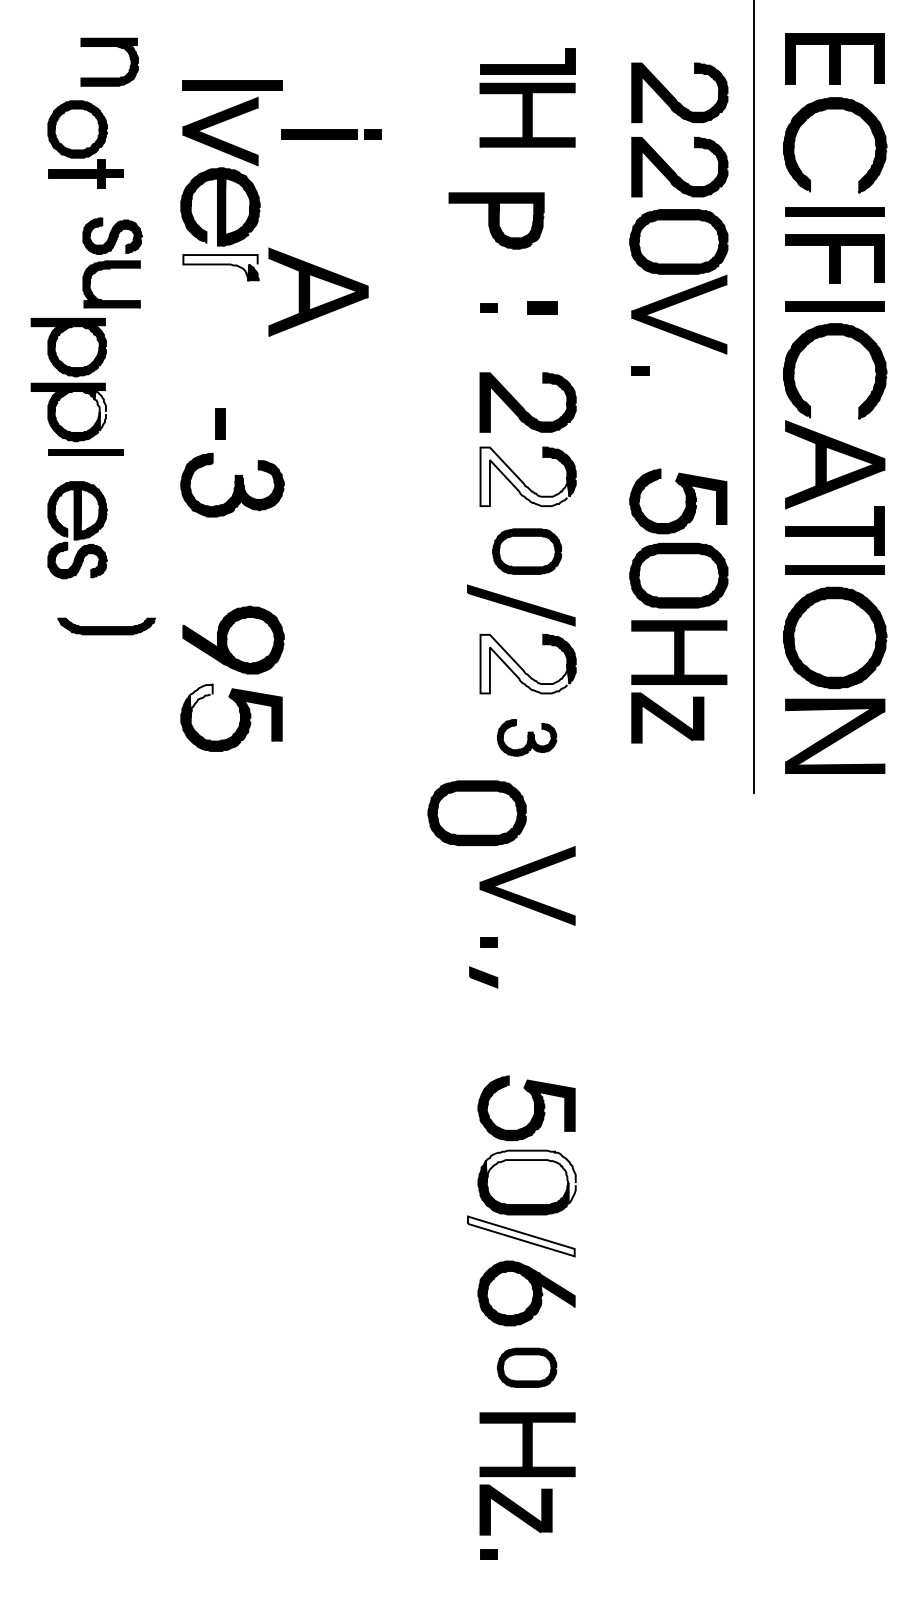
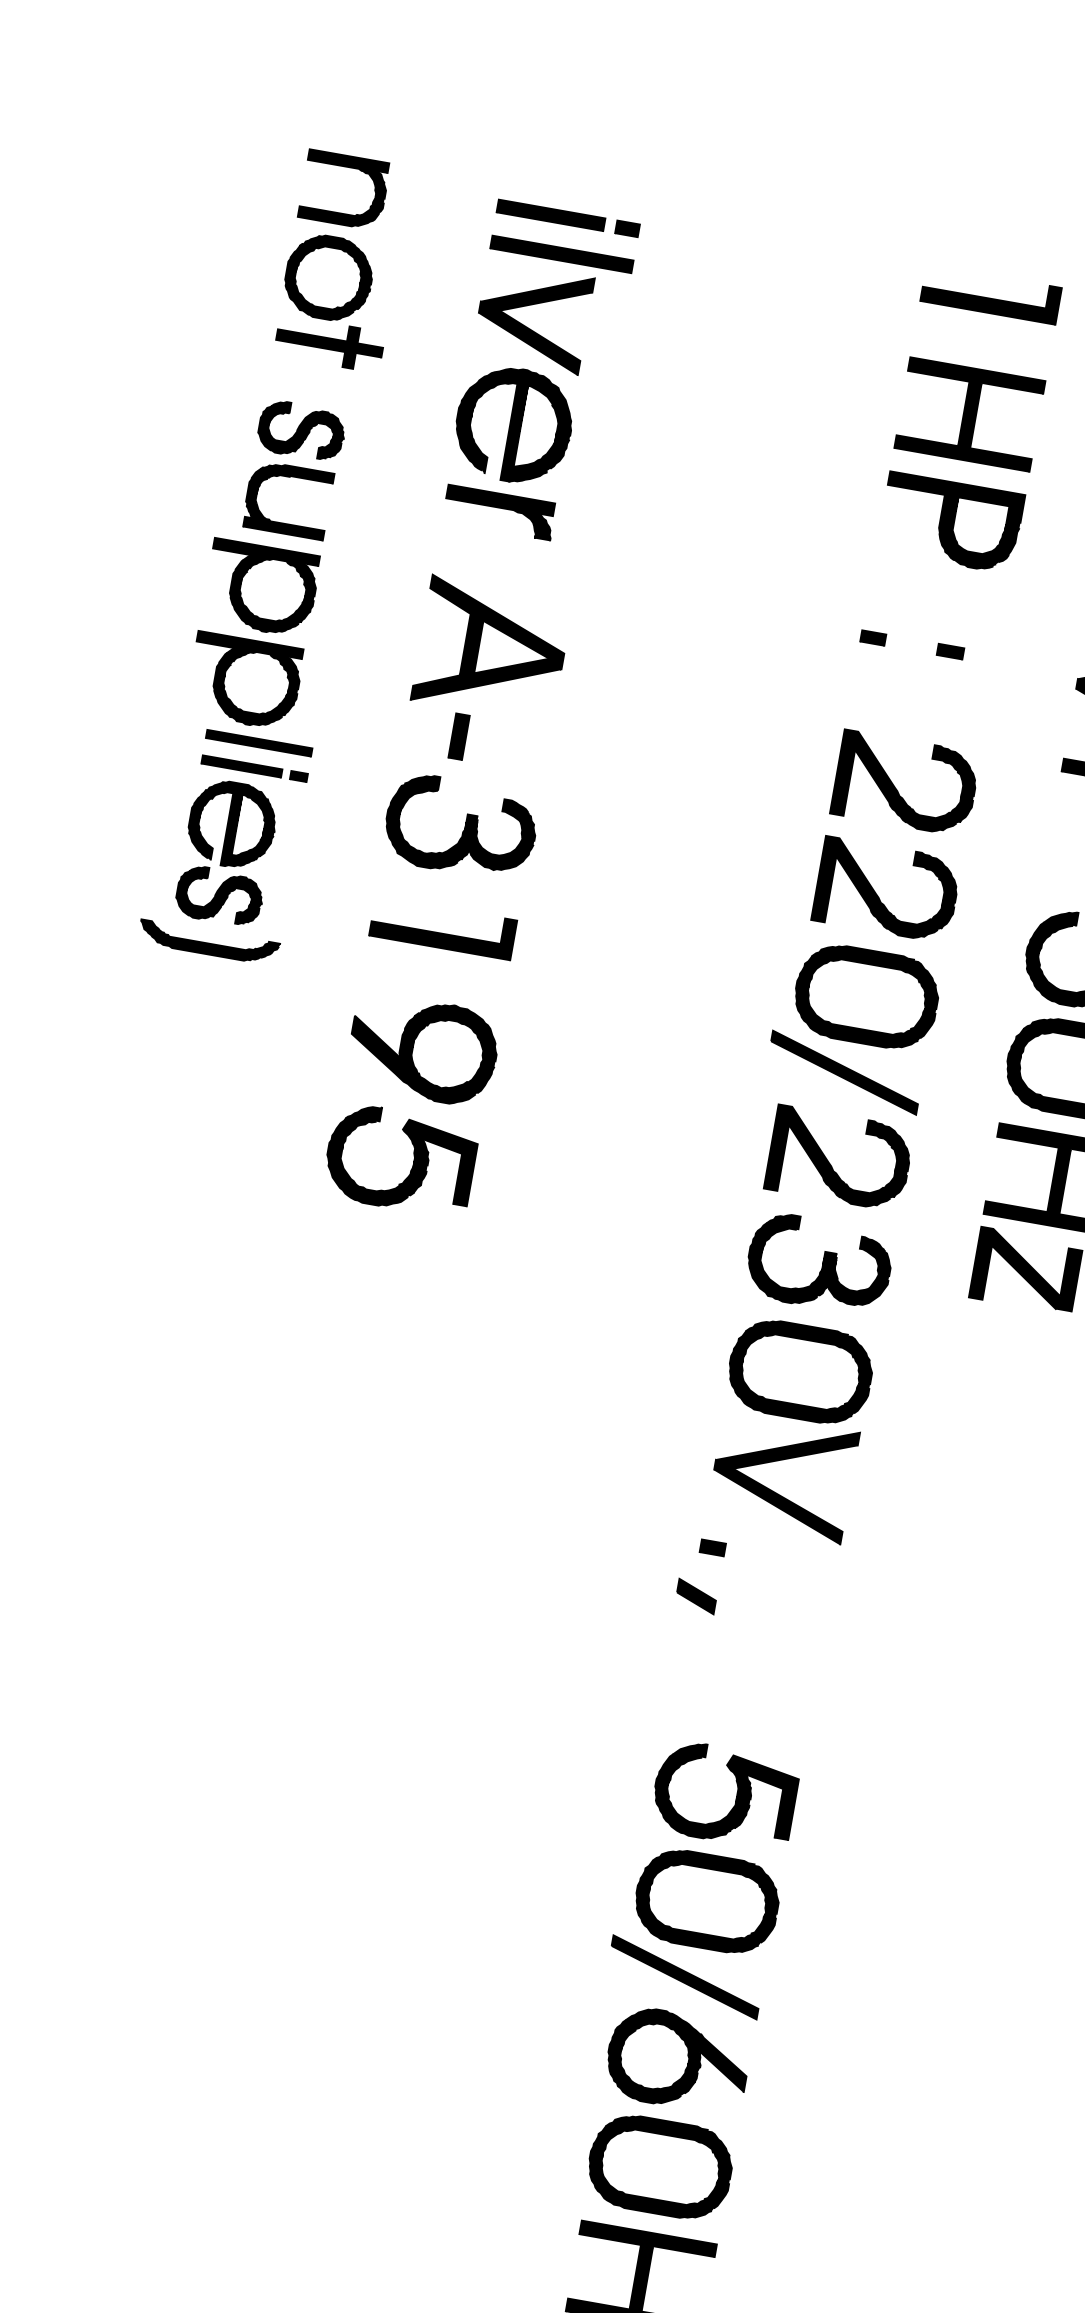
part: (109, 46) -> (347, 167), moved
part: (527, 114) -> (969, 413), moved
part: (331, 134) -> (568, 218), moved
part: (496, 220) -> (950, 522), moved
part: (112, 262) -> (294, 468), moved
fill: (220, 268) -> (498, 513), added
part: (318, 291) -> (492, 648), moved
part: (542, 307) -> (950, 650), size x0.62
fill: (99, 410) -> (289, 686), added
part: (85, 469) -> (254, 767), added
fill: (524, 476) -> (881, 888), added
part: (526, 551) -> (865, 996), size x1.43
part: (232, 555) -> (443, 927), added
part: (106, 626) -> (208, 942), moved
fill: (524, 663) -> (834, 1156), added
fill: (200, 700) -> (360, 1127), added
part: (526, 737) -> (818, 1263), size x1.67
part: (476, 812) -> (799, 1370), moved
fill: (530, 1177) -> (713, 1895), added
fill: (520, 1236) -> (683, 1977), added
part: (526, 1367) -> (659, 2166), size x1.67

